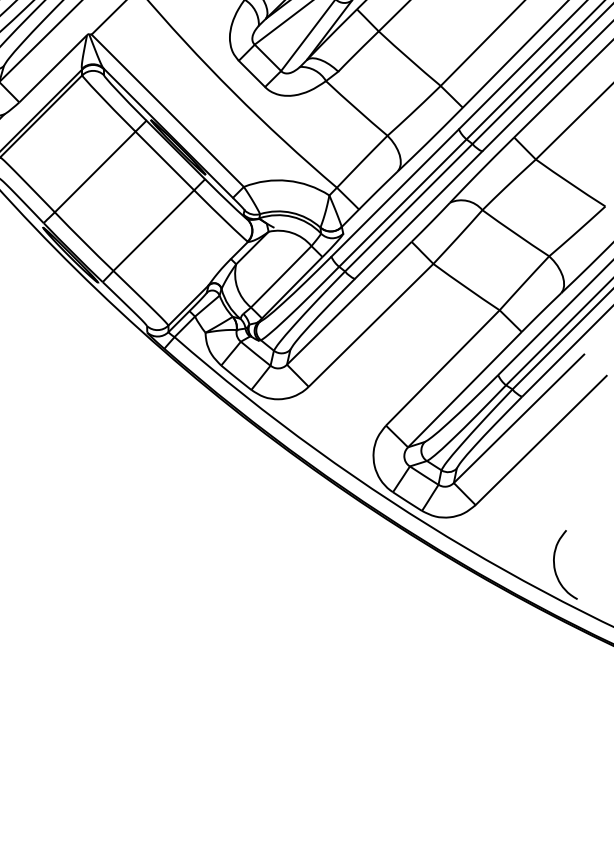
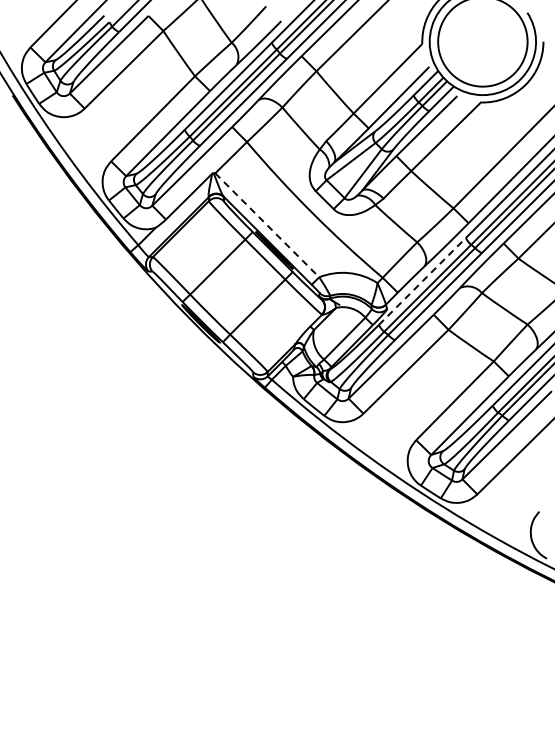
line: (168, 111) -> (267, 225), solid -> dashed
line: (395, 193) -> (422, 281), solid -> dashed

